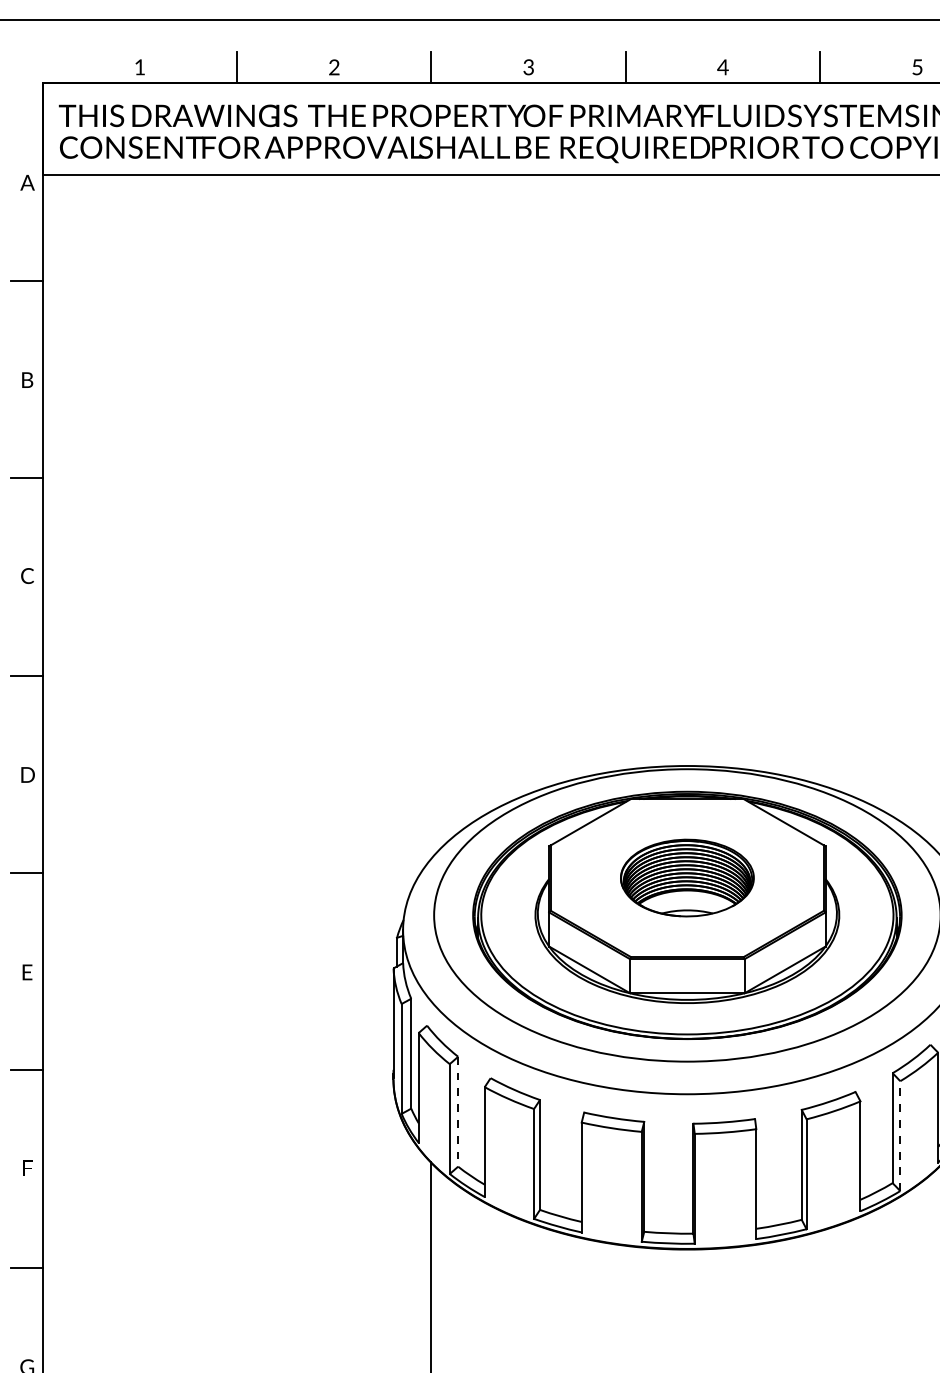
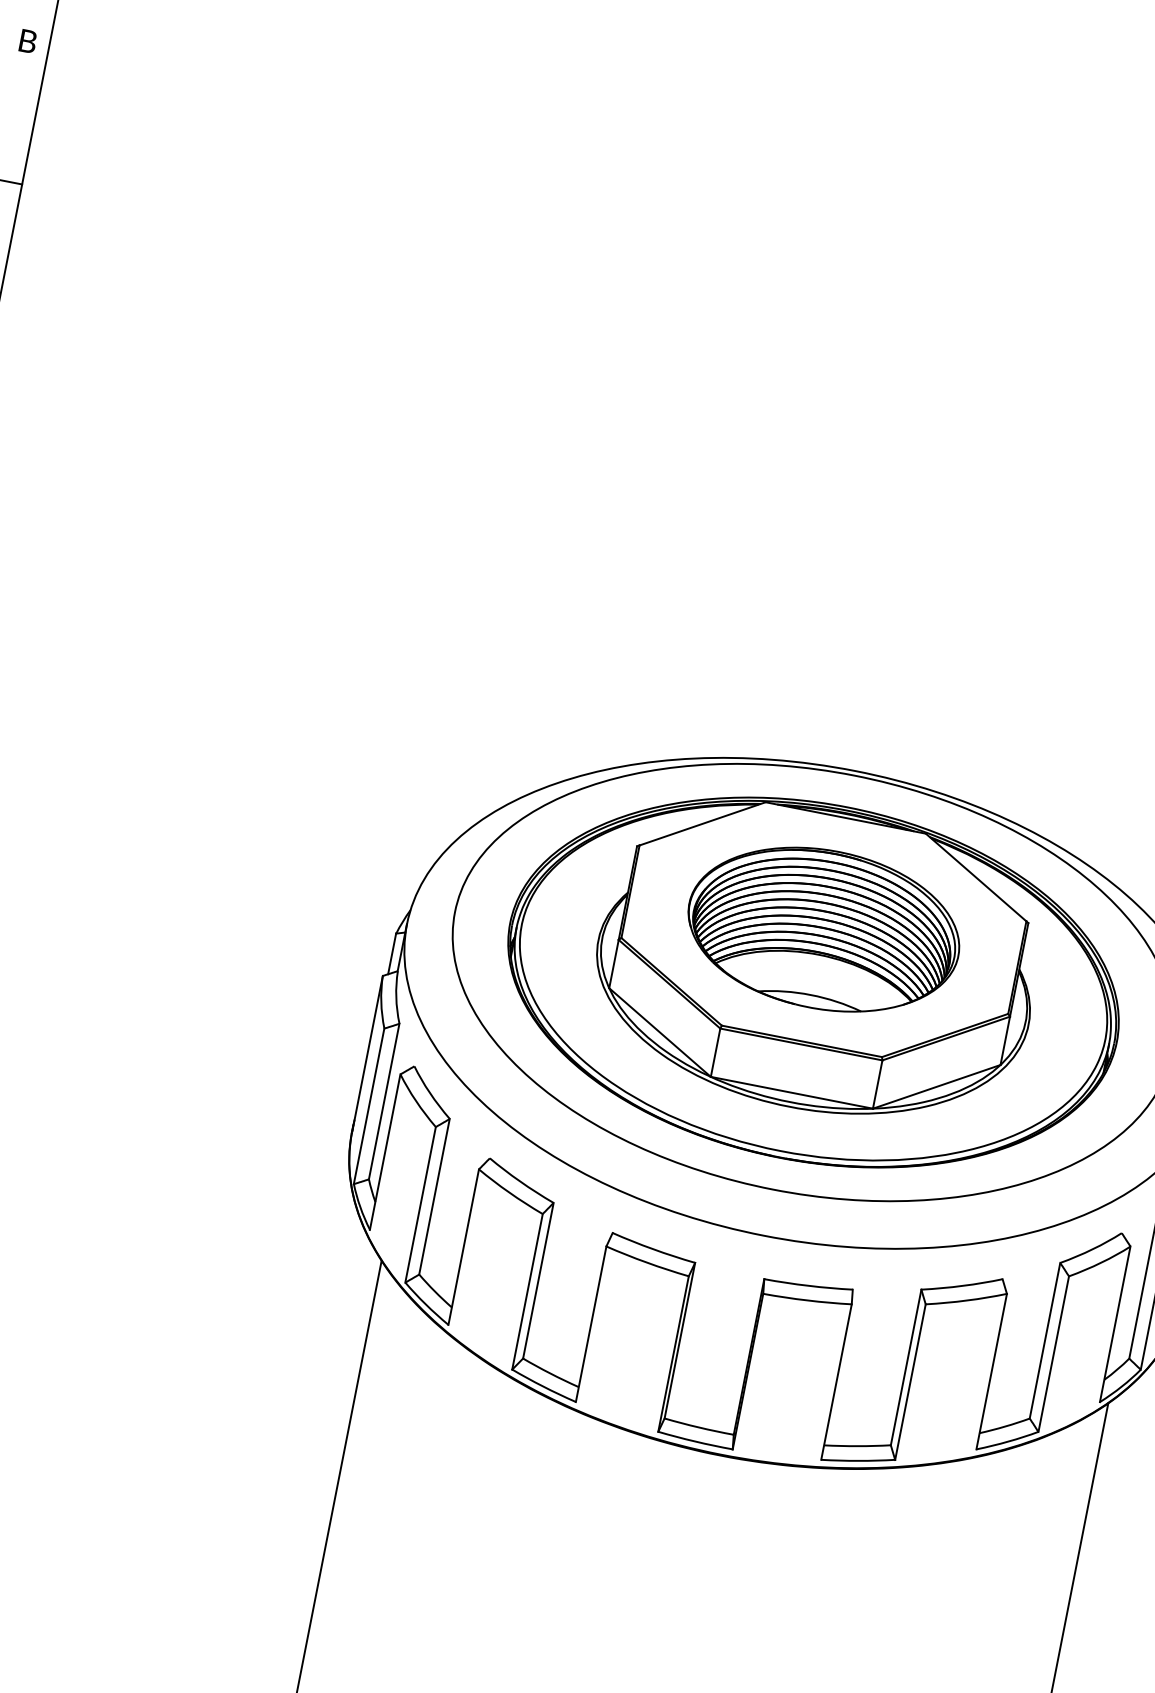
part: (687, 877) -> (824, 928), size x1.43
line: (458, 1111) -> (435, 1196), dashed -> solid
line: (900, 1136) -> (1053, 1354), dashed -> solid

